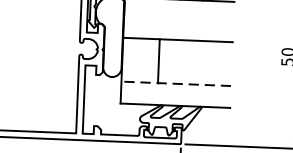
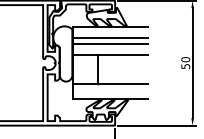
line: (177, 16) -> (109, 38), added
line: (177, 23) -> (109, 43), added
line: (175, 83) -> (109, 84), dashed -> solid

